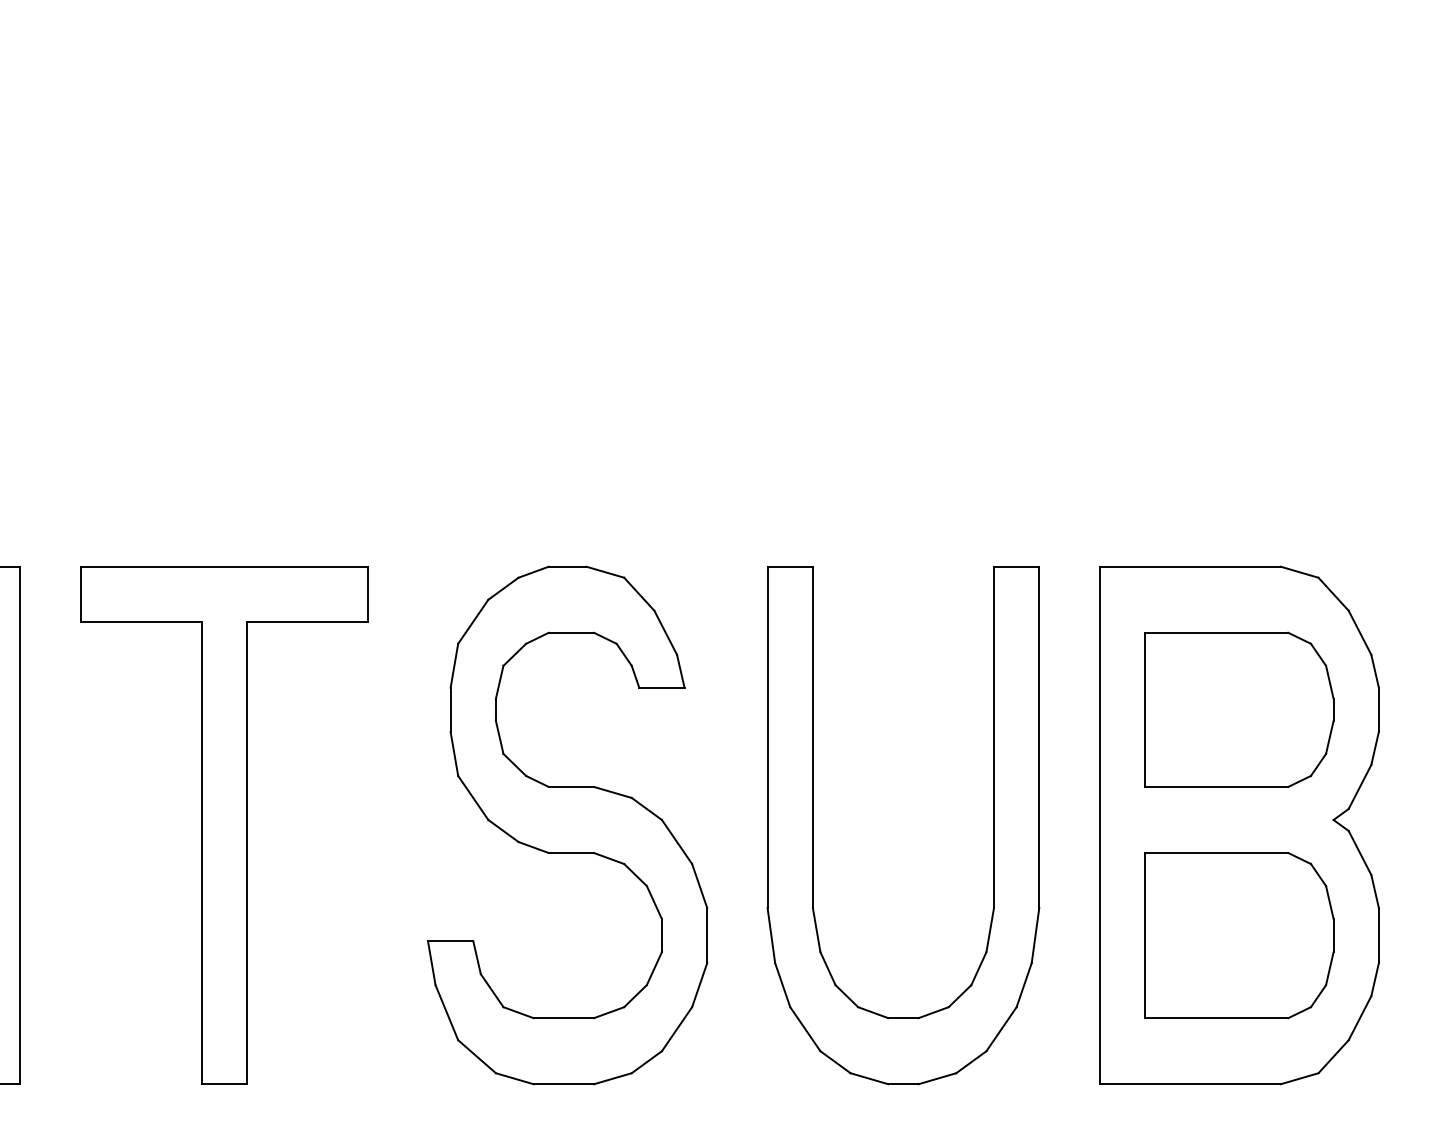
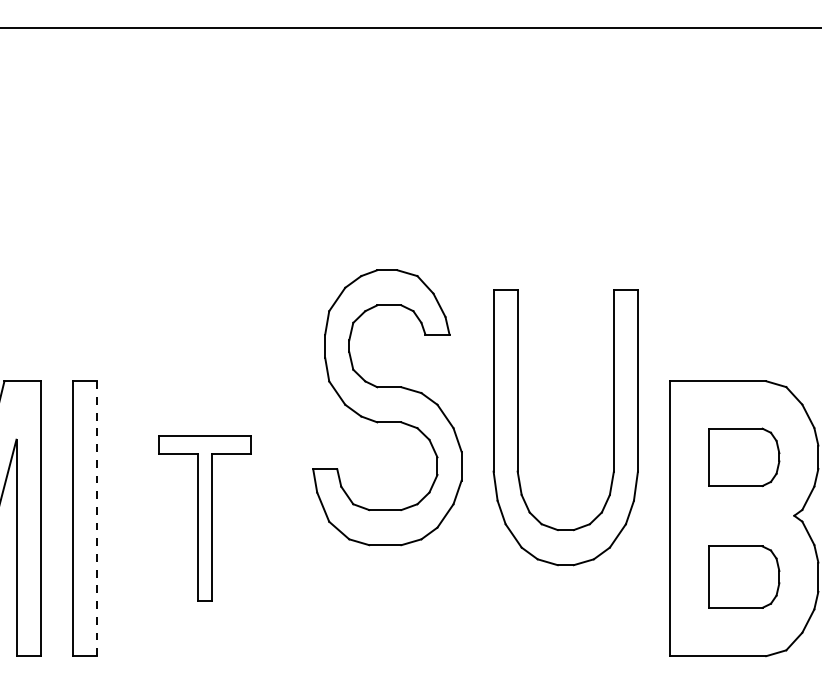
part: (1239, 710) -> (744, 457), size x0.7
part: (223, 825) -> (204, 518), size x0.6
part: (567, 825) -> (387, 407), moved
part: (814, 825) -> (518, 427), moved
line: (20, 826) -> (96, 519), solid -> dashed
part: (1239, 934) -> (744, 576), size x0.7

